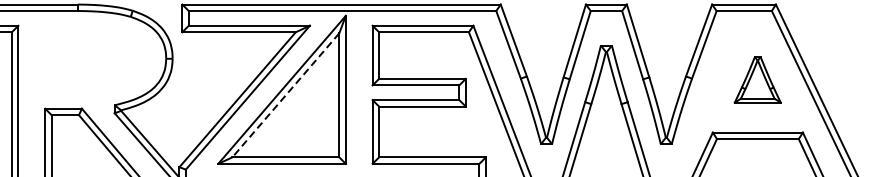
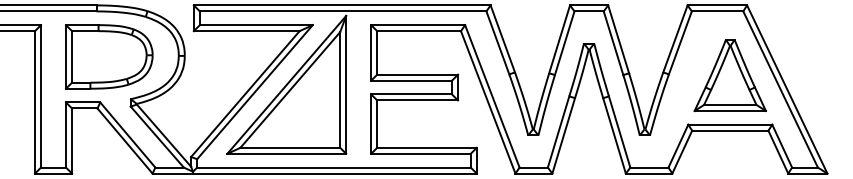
part: (91, 59) -> (109, 56), added
part: (757, 79) -> (729, 75), size x1.67
line: (284, 95) -> (289, 90), dashed -> solid

